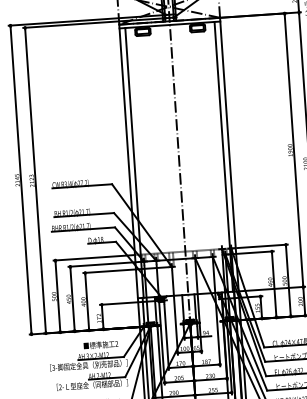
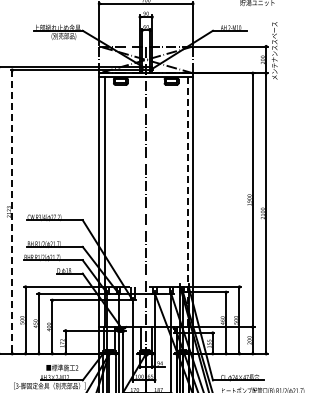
line: (223, 157) -> (187, 202), solid -> dashed
line: (35, 180) -> (12, 211), solid -> dashed

